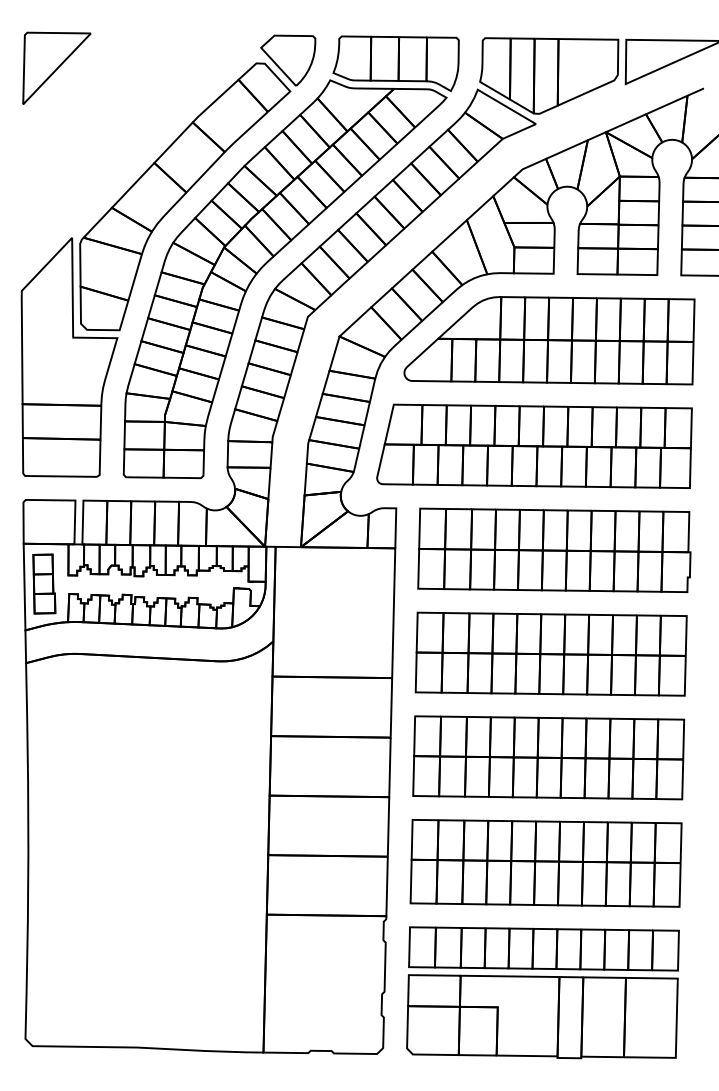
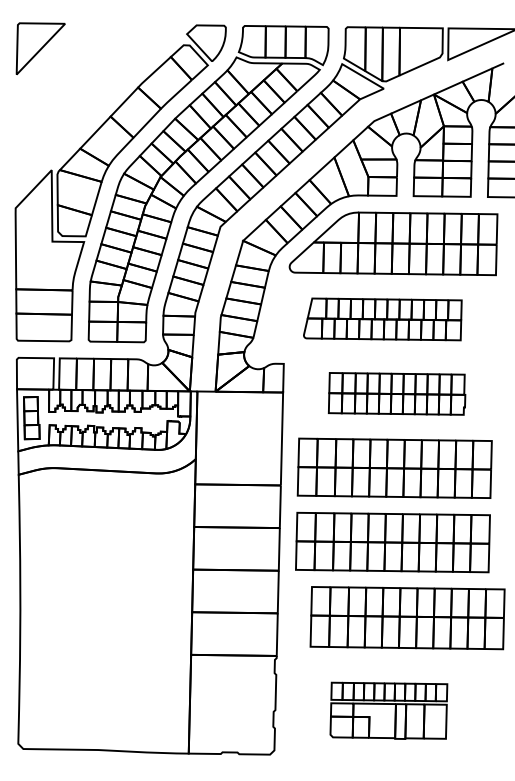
part: (534, 445) -> (382, 318), size x0.7
part: (554, 549) -> (397, 393), size x0.7
part: (545, 863) -> (407, 618), moved
part: (542, 992) -> (388, 710), size x0.6

